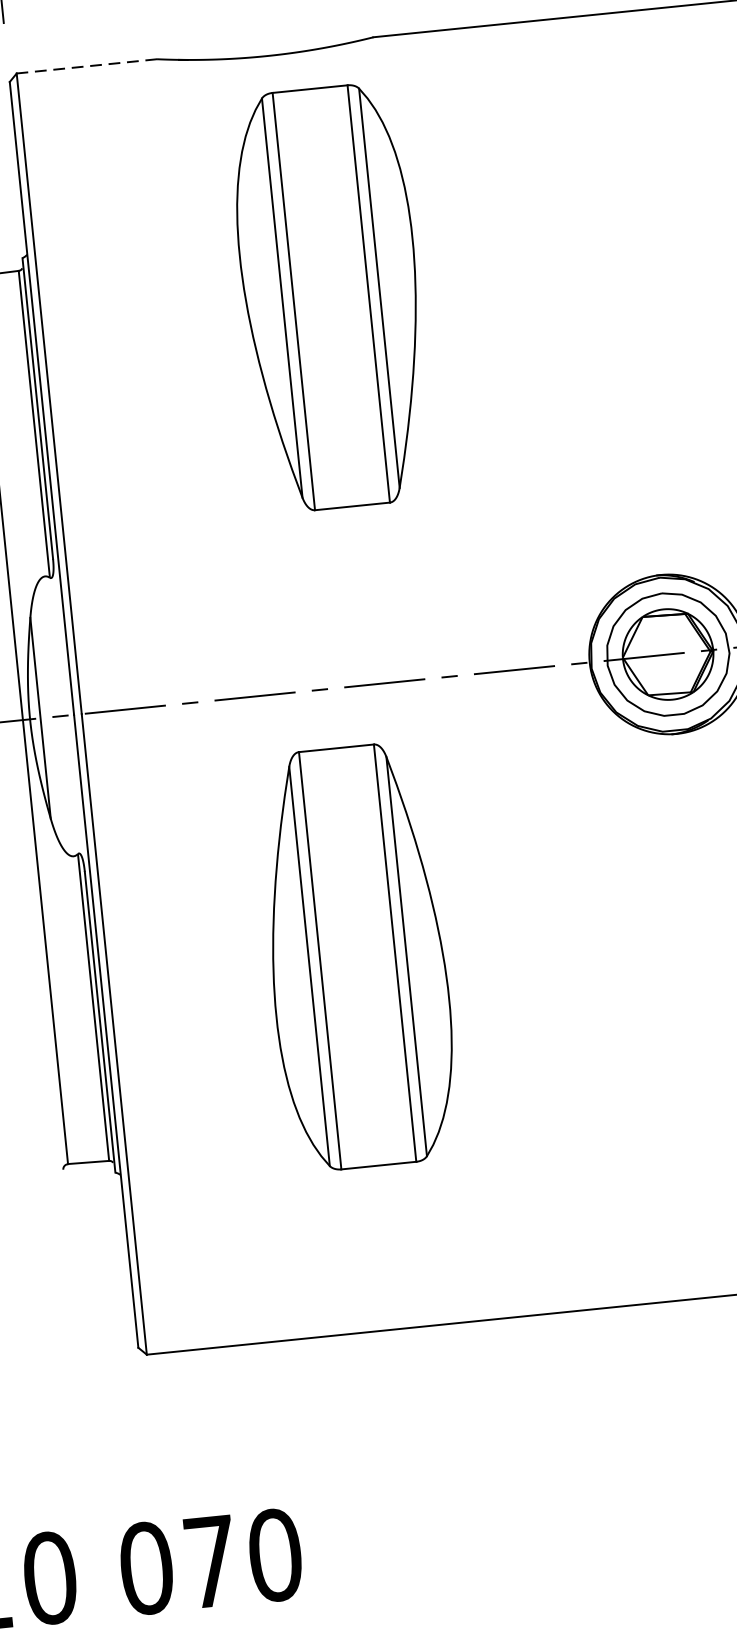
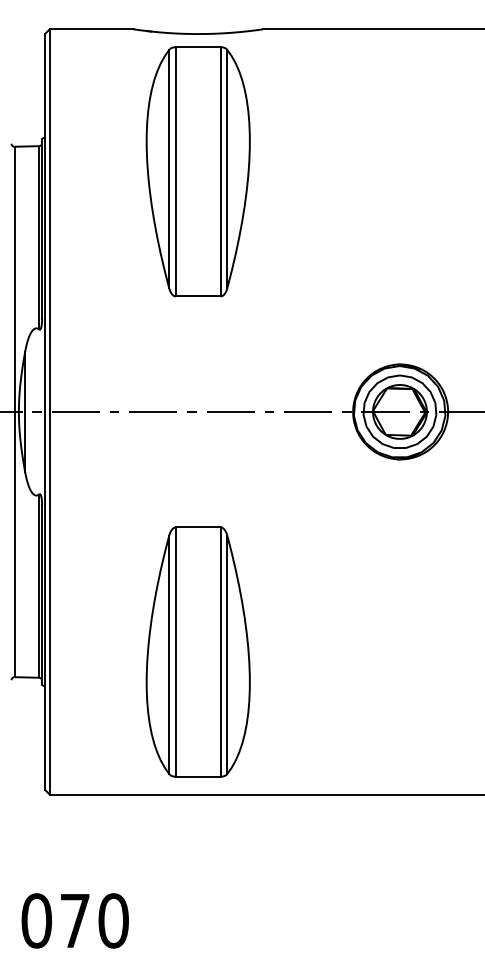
line: (86, 66) -> (91, 29), dashed -> solid
part: (329, 297) -> (197, 171), moved
part: (356, 956) -> (197, 651), moved

